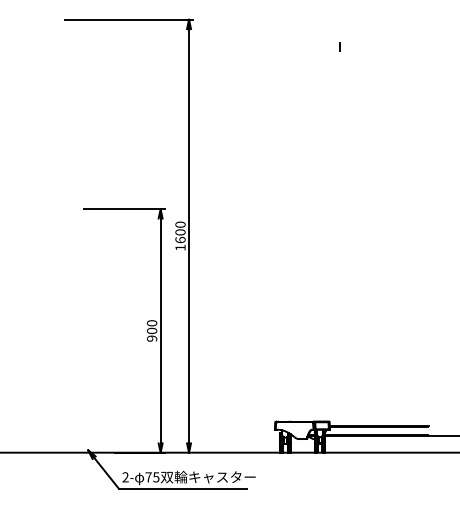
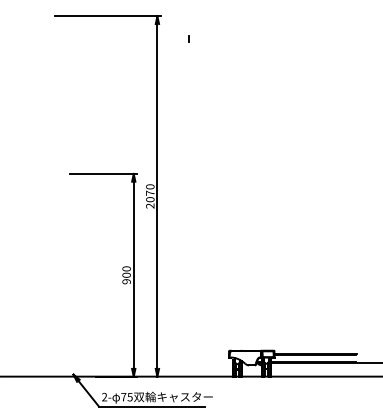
line: (339, 46) -> (188, 38), moved
text: (180, 239) -> (150, 199), 1600 -> 2070

